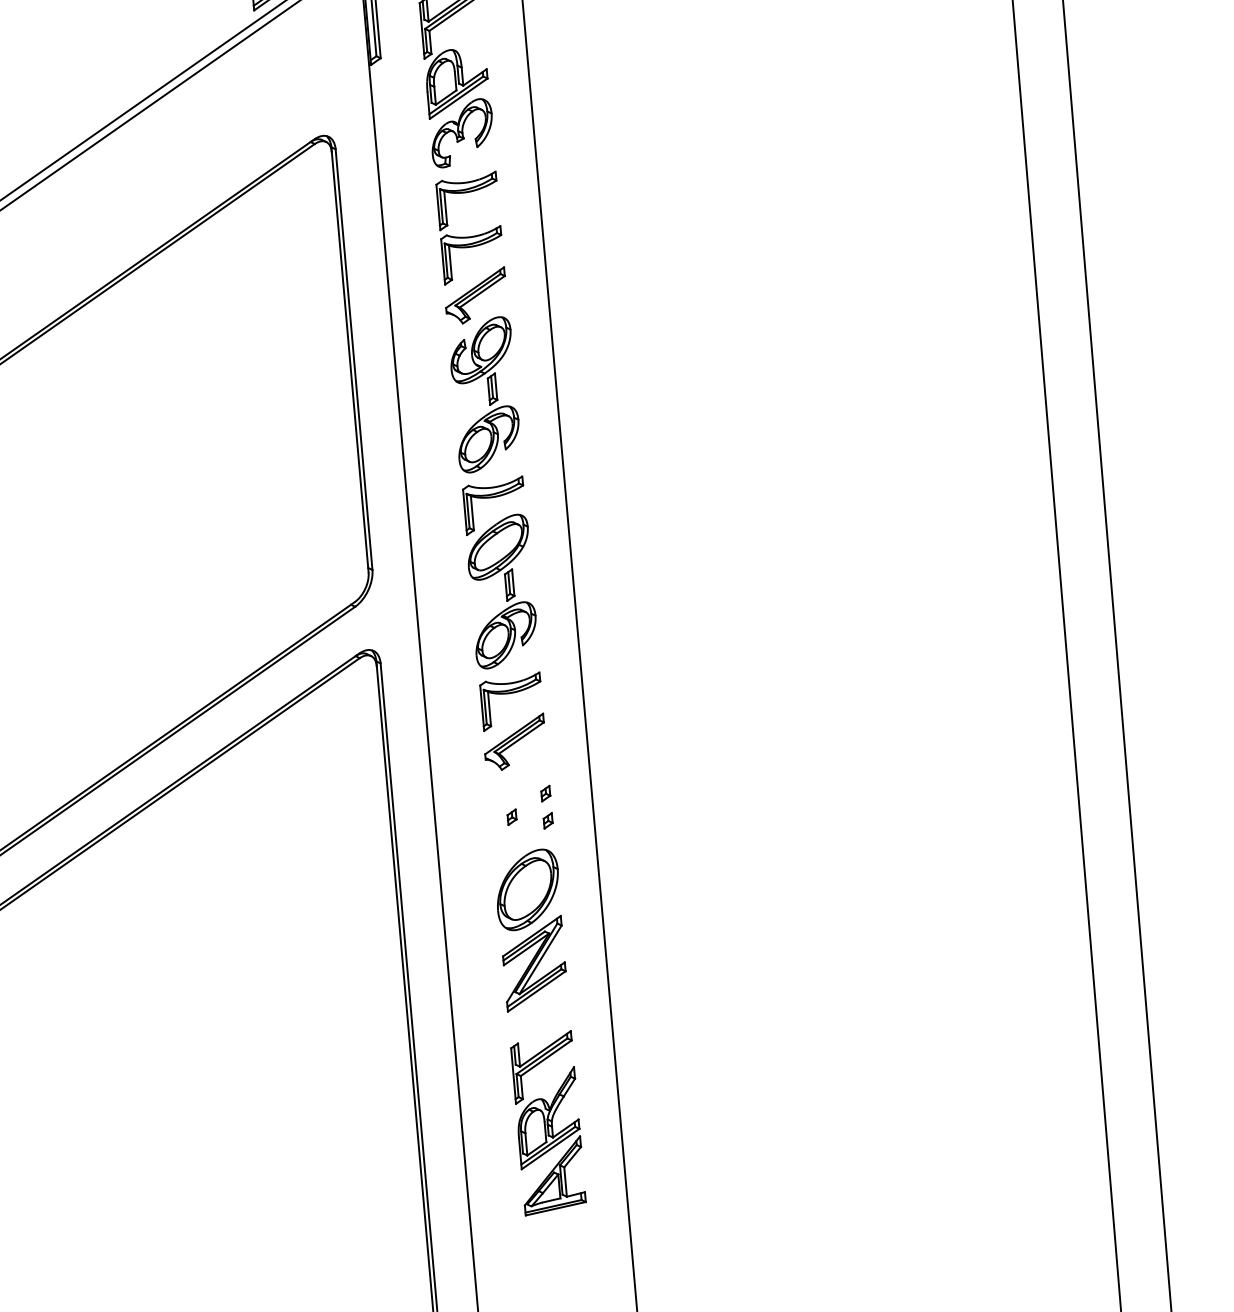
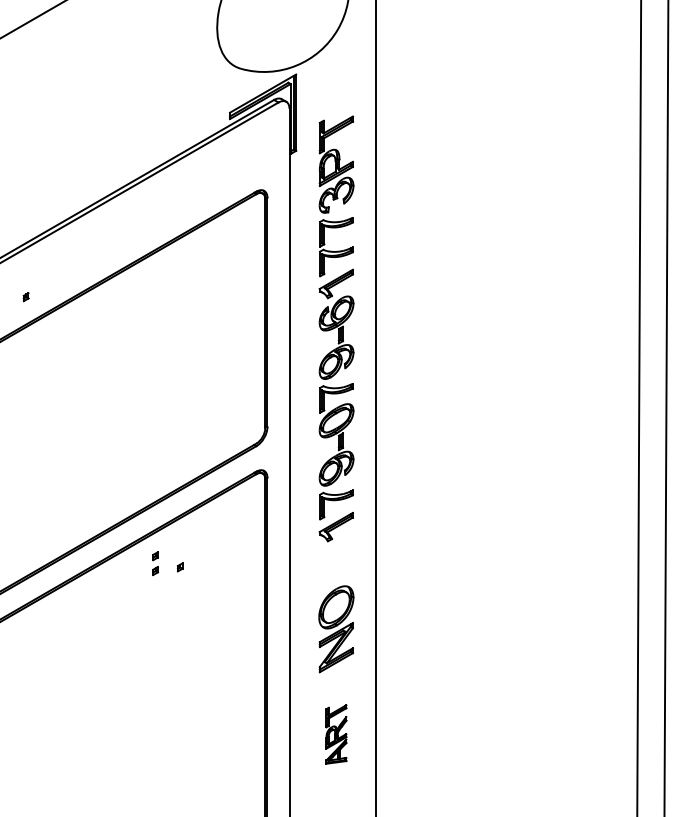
part: (546, 807) -> (155, 563), moved
part: (510, 817) -> (179, 567), moved
part: (548, 1123) -> (336, 734), size x0.6

